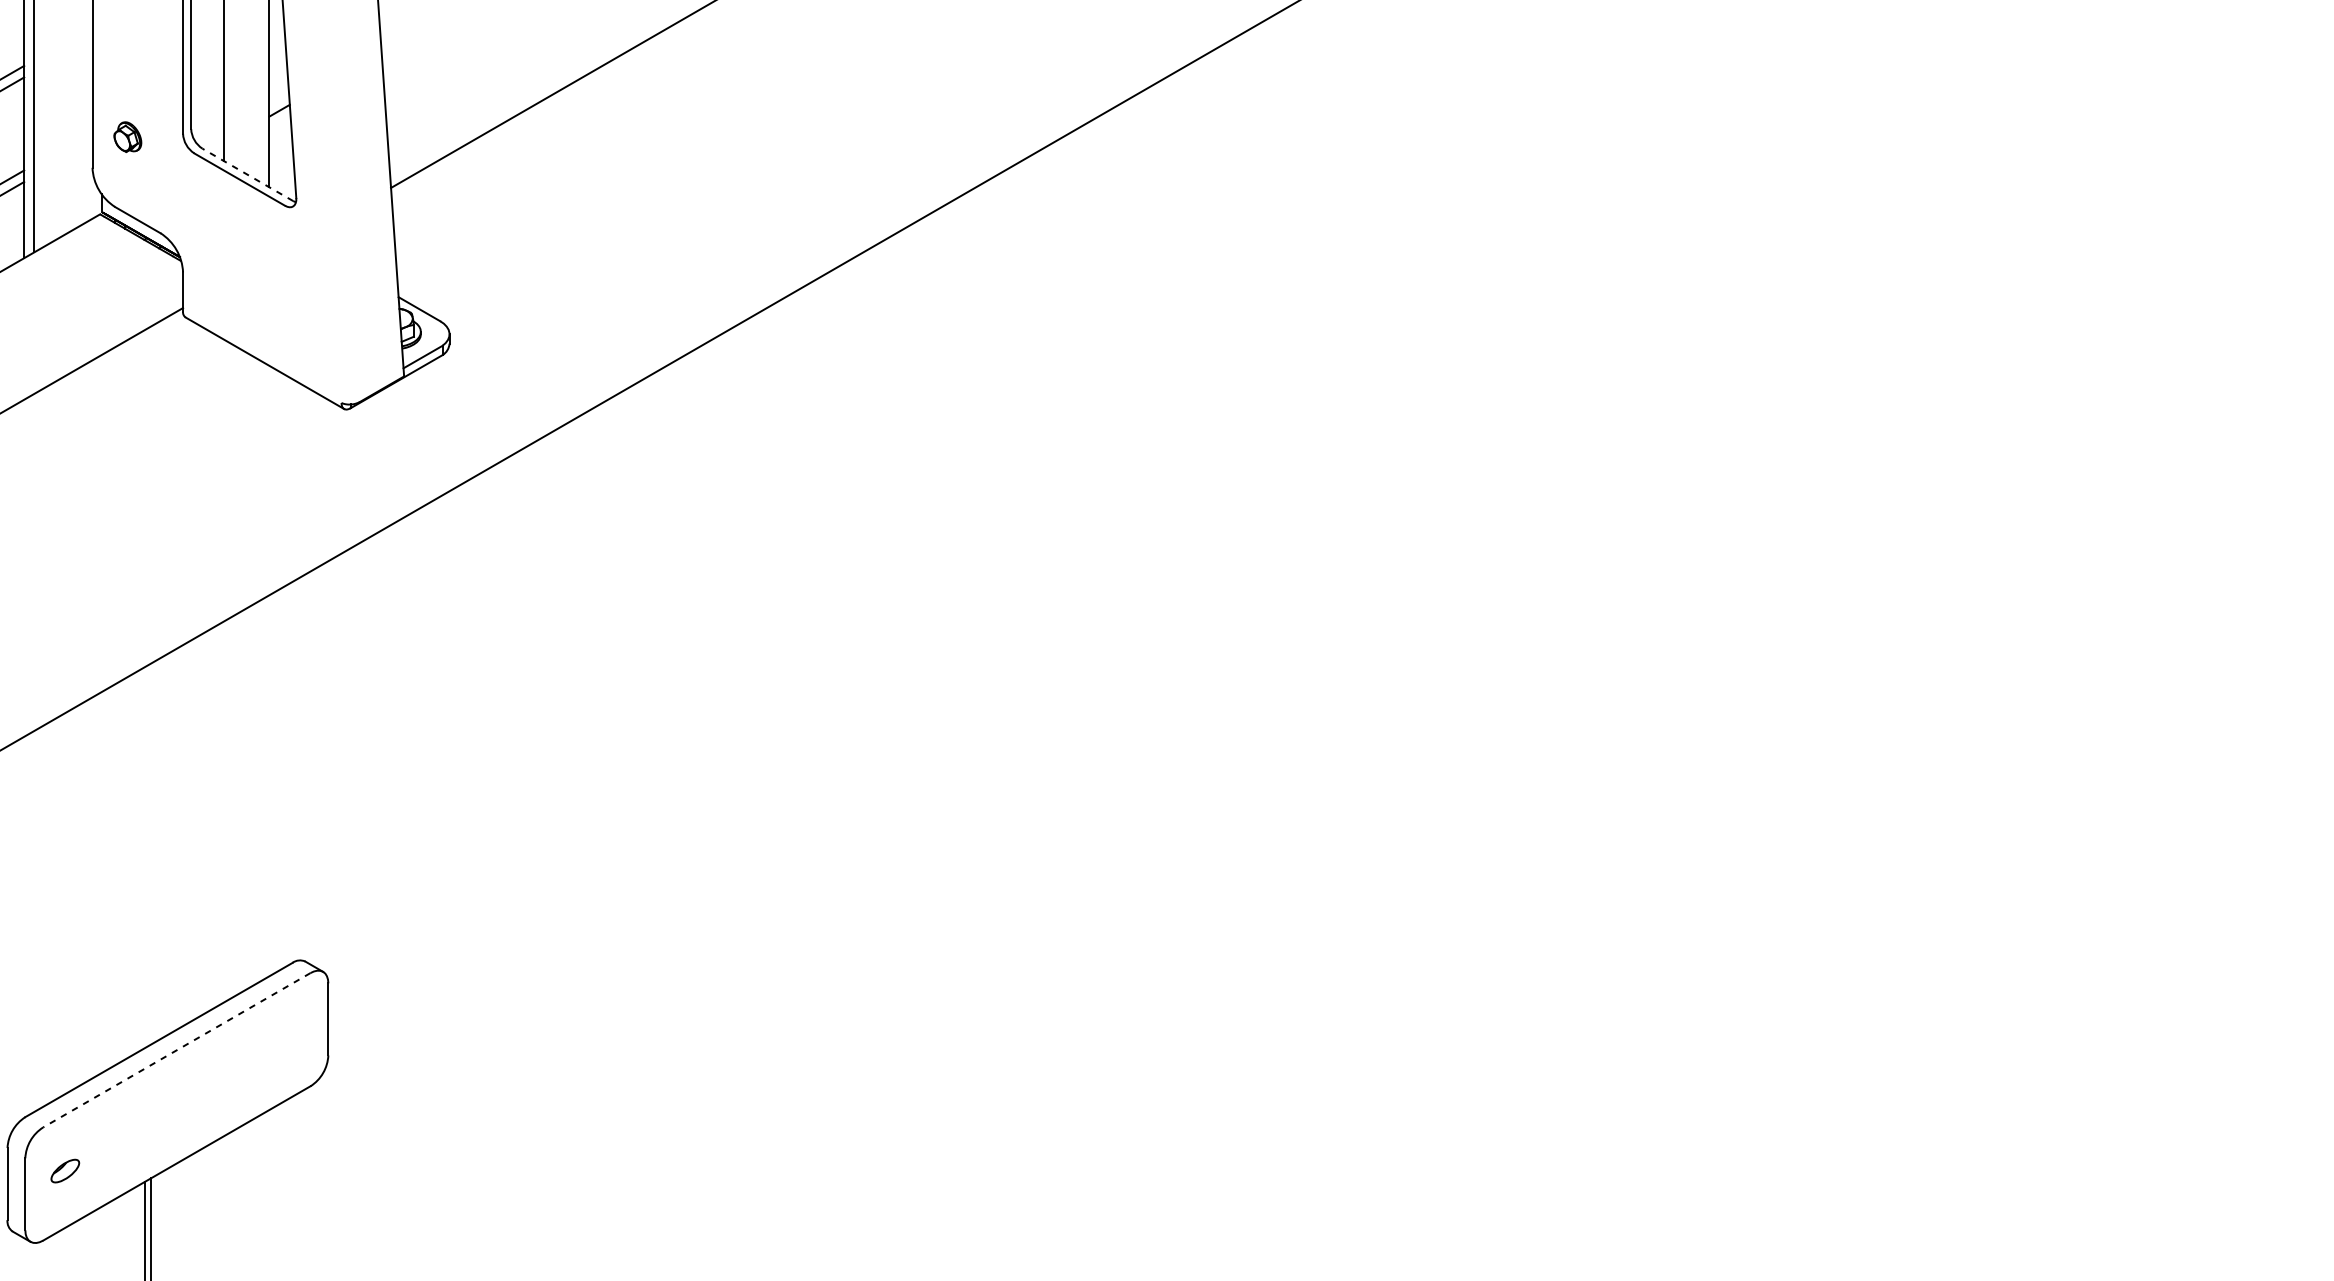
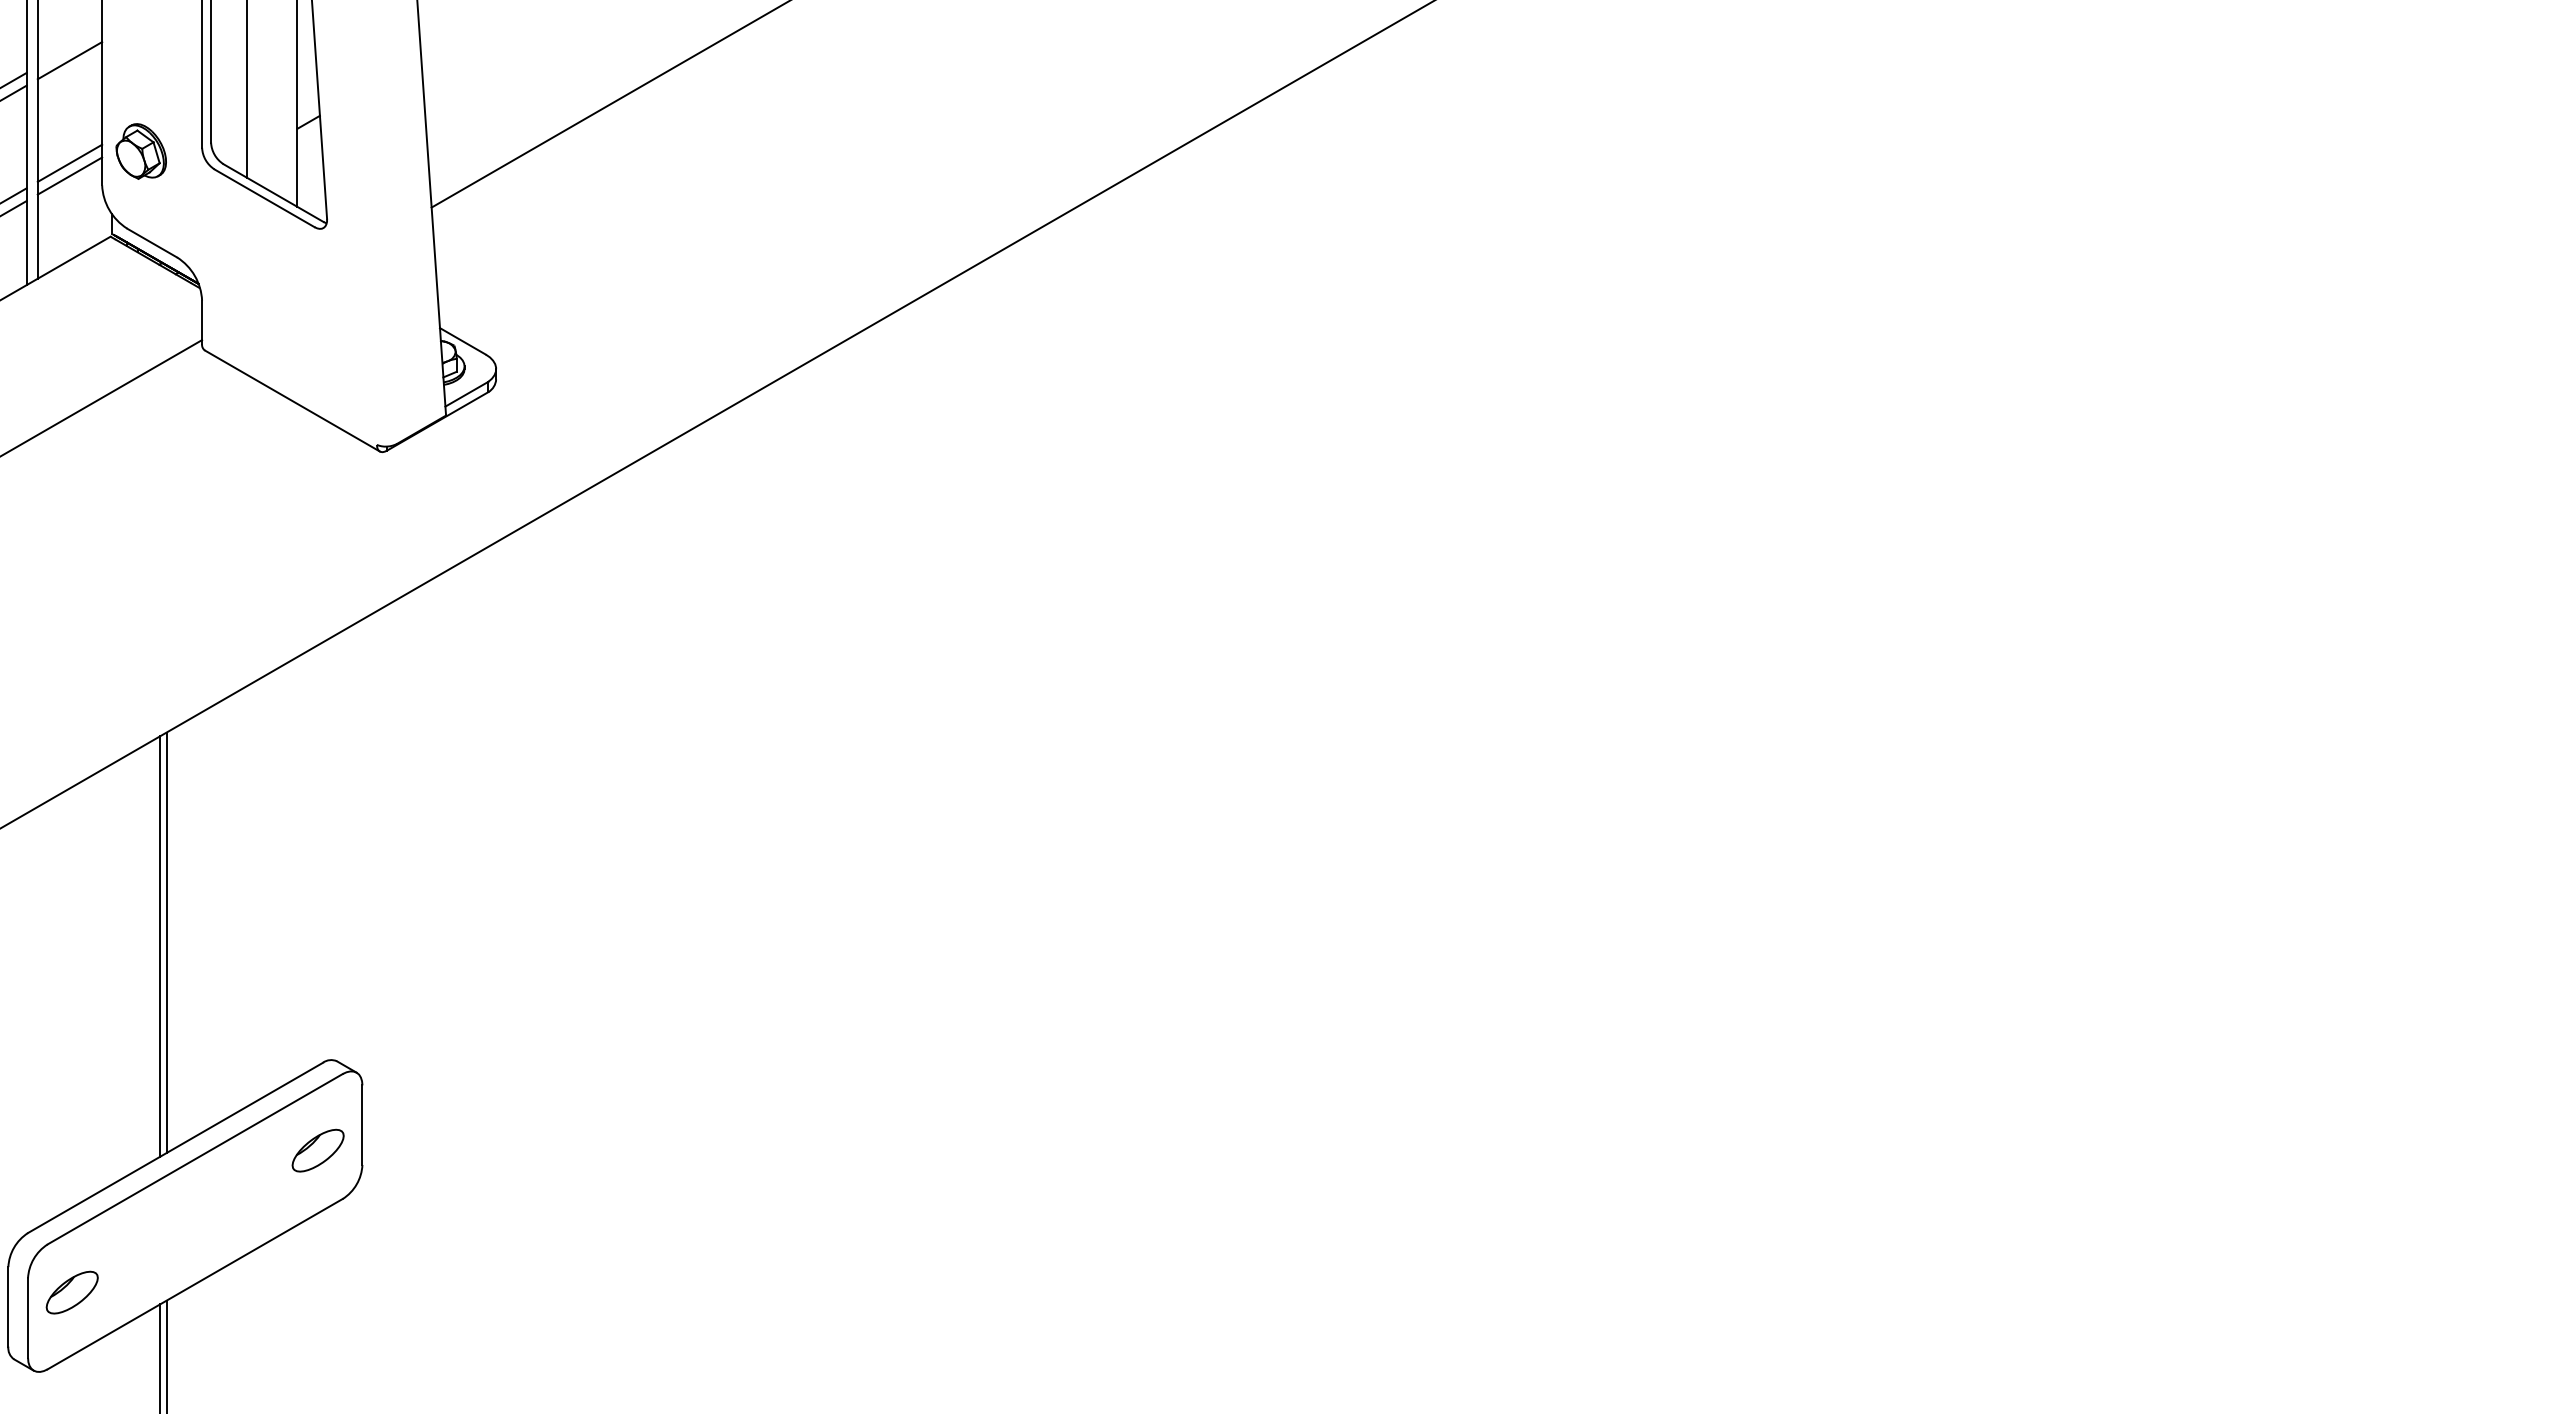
line: (62, 54) -> (69, 60), added
part: (127, 137) -> (140, 151), size x1.67
line: (62, 147) -> (69, 162), added
line: (62, 158) -> (69, 175), added
line: (247, 175) -> (273, 193), dashed -> solid
line: (150, 853) -> (166, 942), added
line: (145, 857) -> (160, 946), added
part: (287, 1042) -> (317, 1150), added
line: (176, 1050) -> (194, 1159), dashed -> solid
part: (64, 1171) -> (71, 1292), size x1.67

